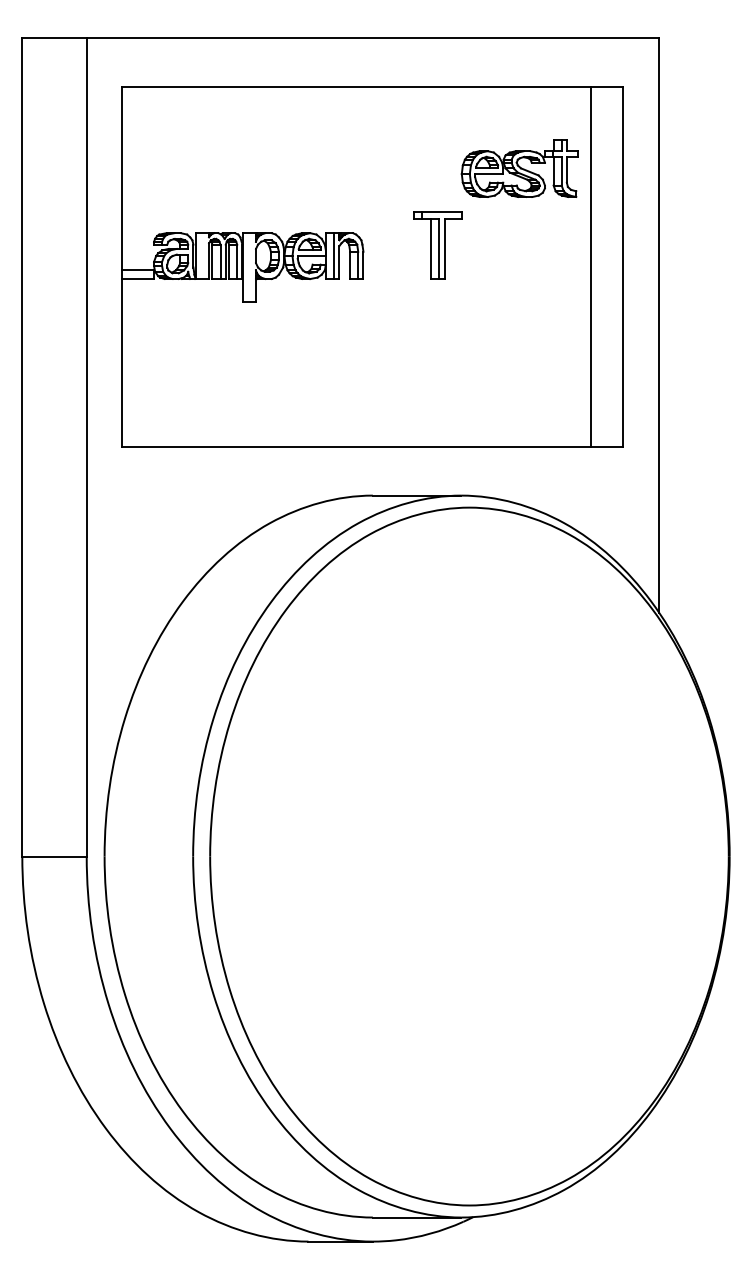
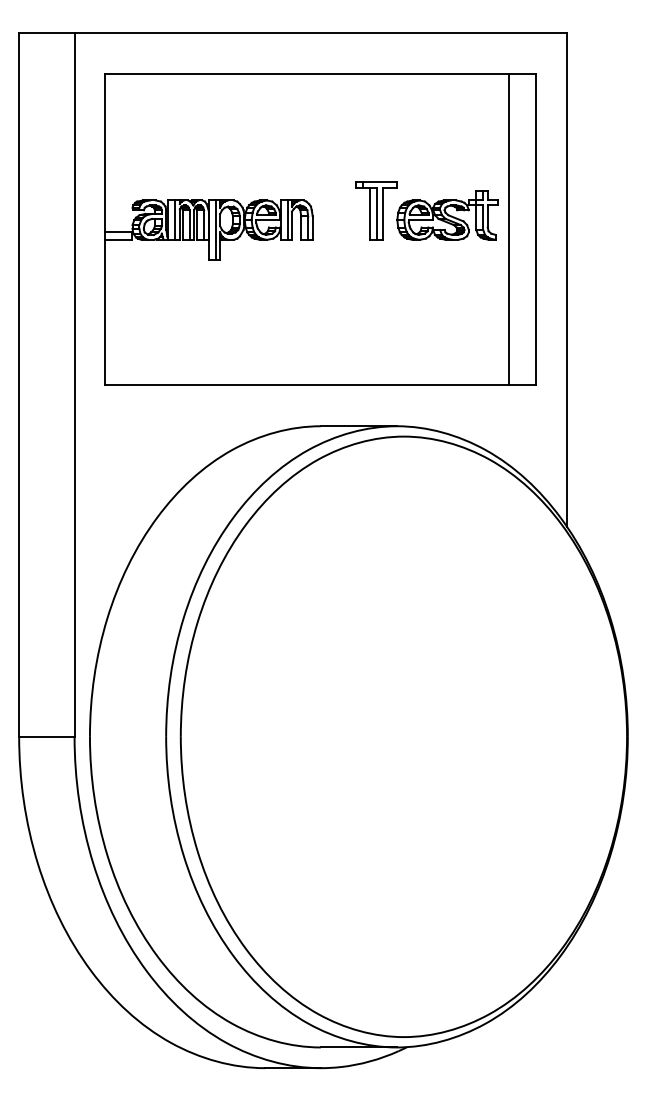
part: (519, 168) -> (446, 215), moved
line: (203, 256) -> (175, 220), added
line: (250, 267) -> (215, 229), added

